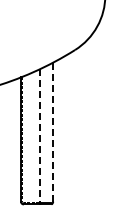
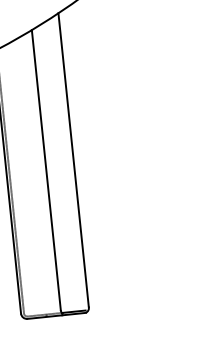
line: (53, 131) -> (74, 158), dashed -> solid
line: (39, 136) -> (45, 172), dashed -> solid

